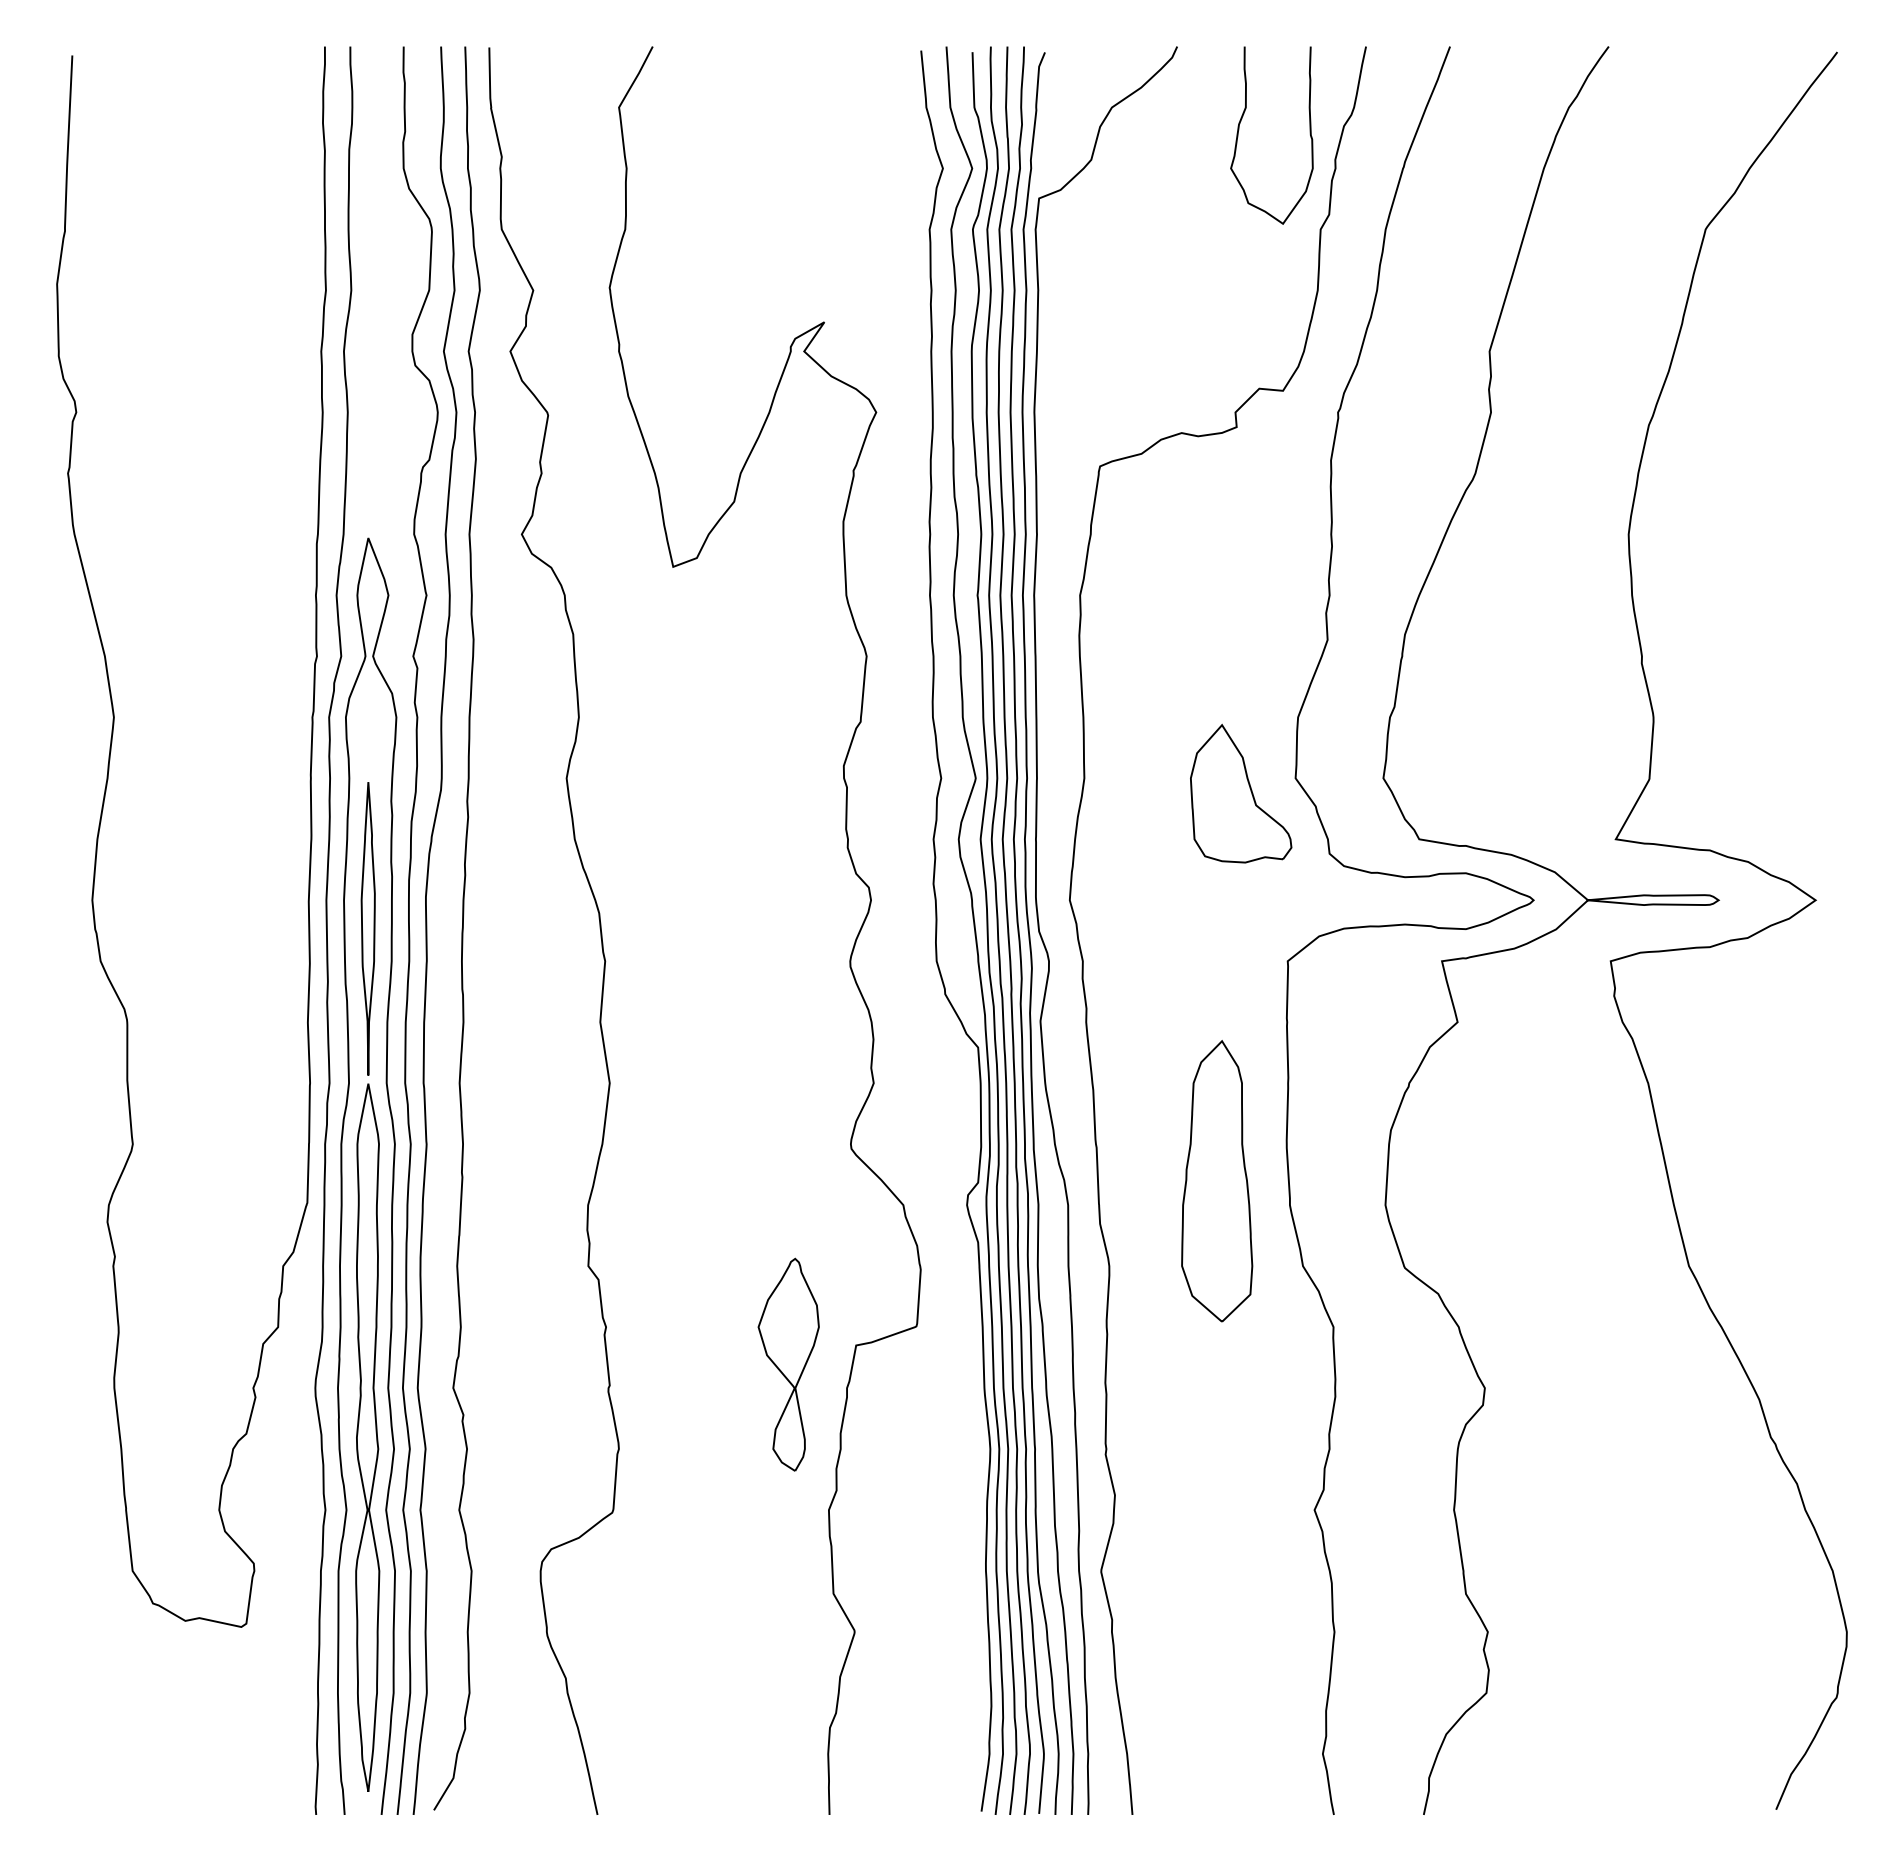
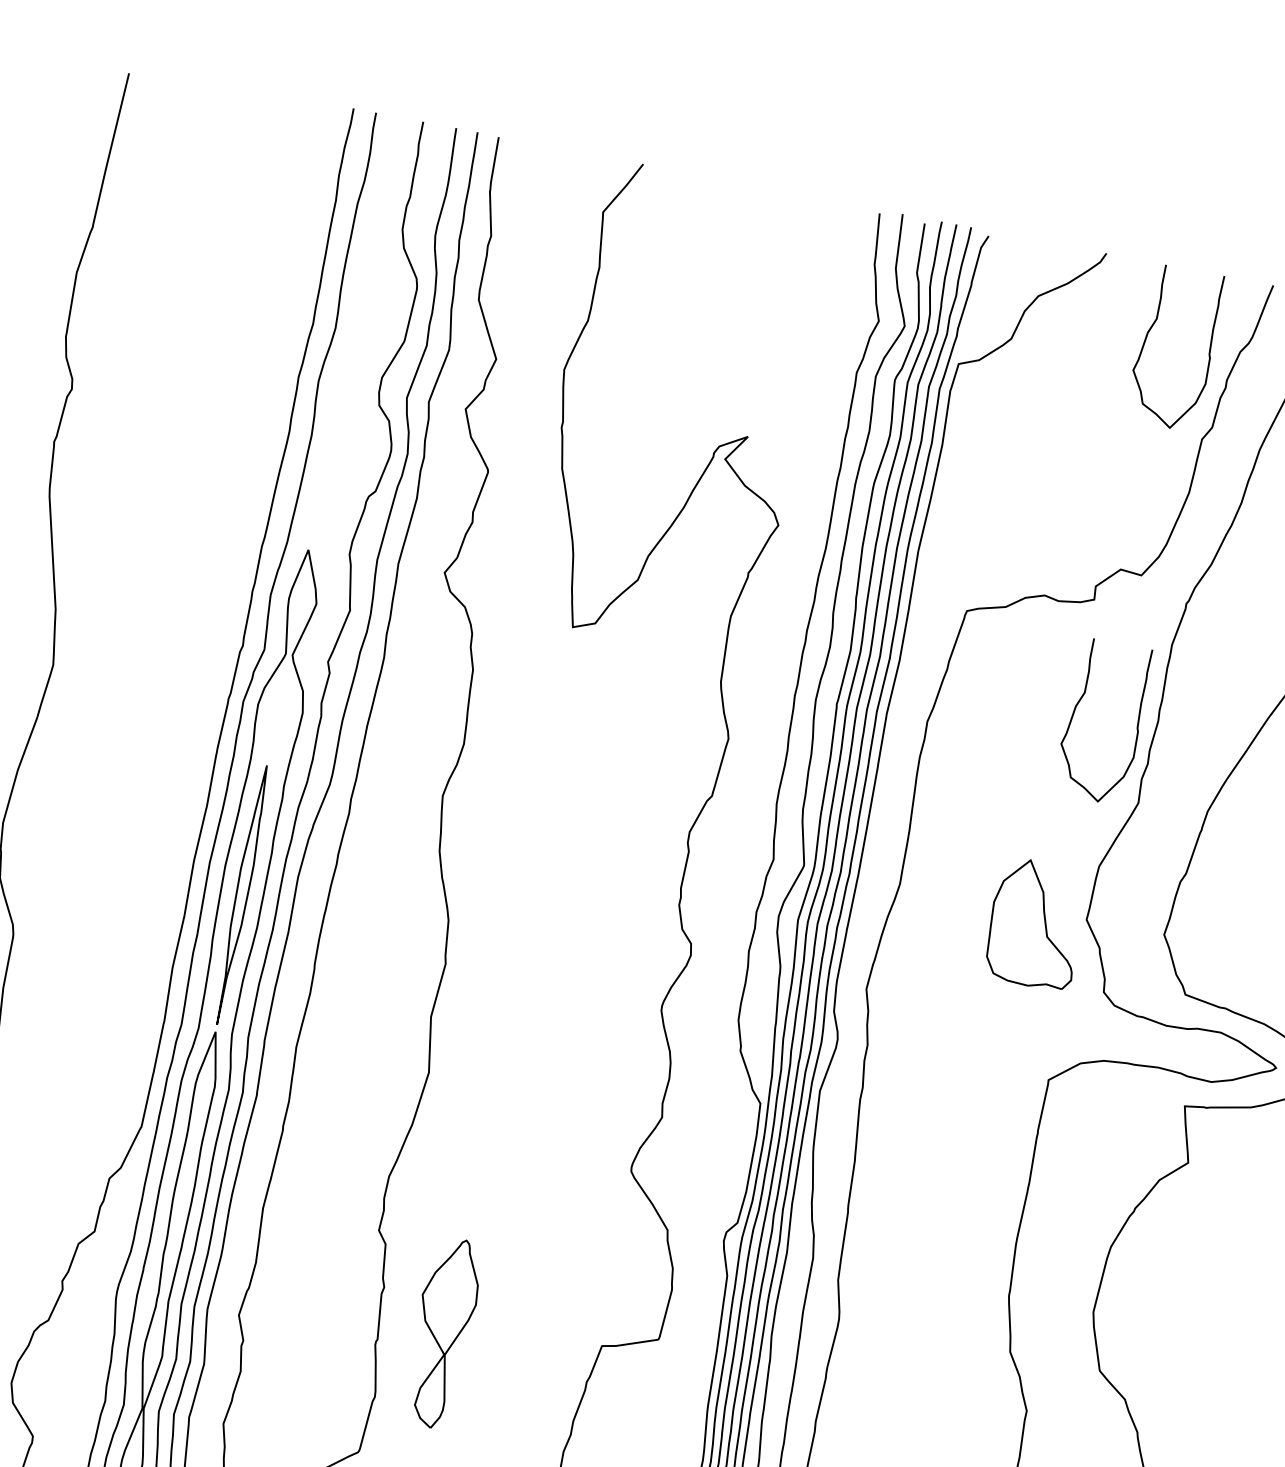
curve: (1239, 553) -> (1075, 711), added
part: (1217, 1181) -> (949, 1262), removed
part: (788, 1364) -> (442, 1332), moved

